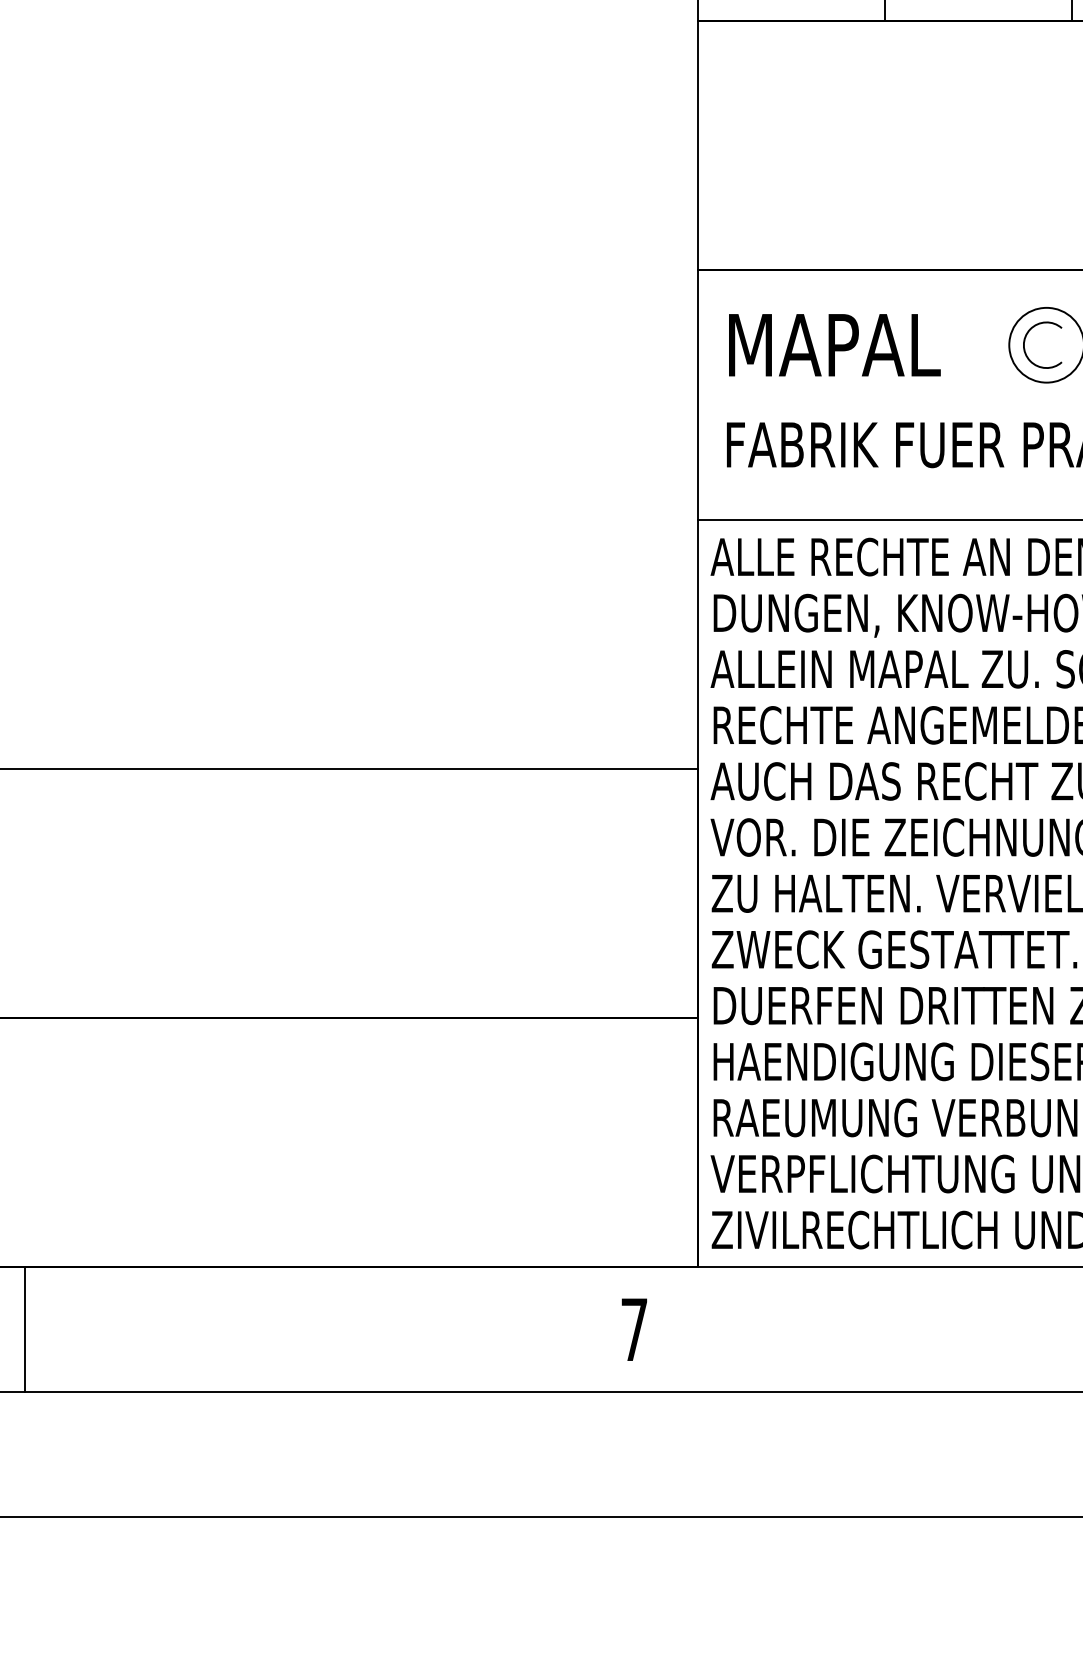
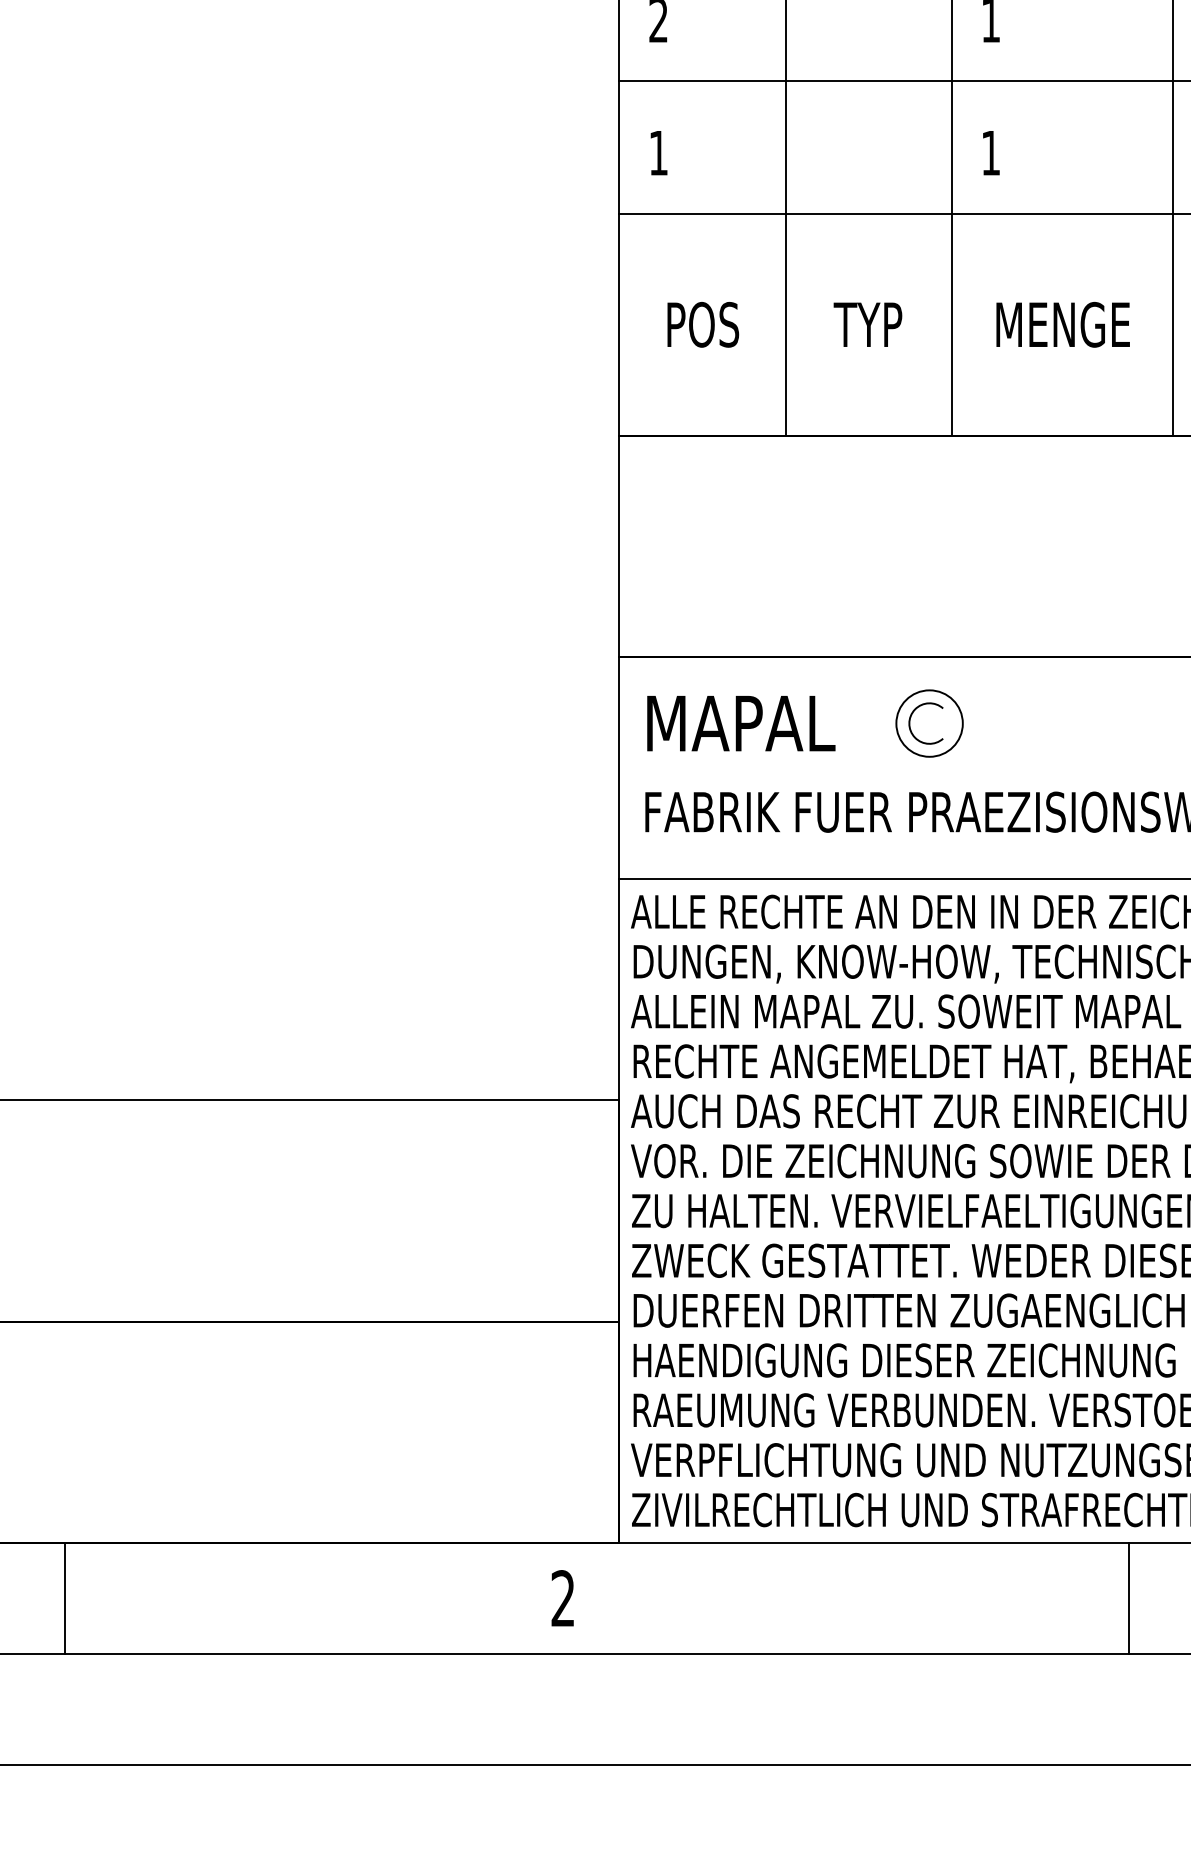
line: (24, 1329) -> (65, 1598), moved
text: (633, 1329) -> (562, 1598), 7 -> 2

